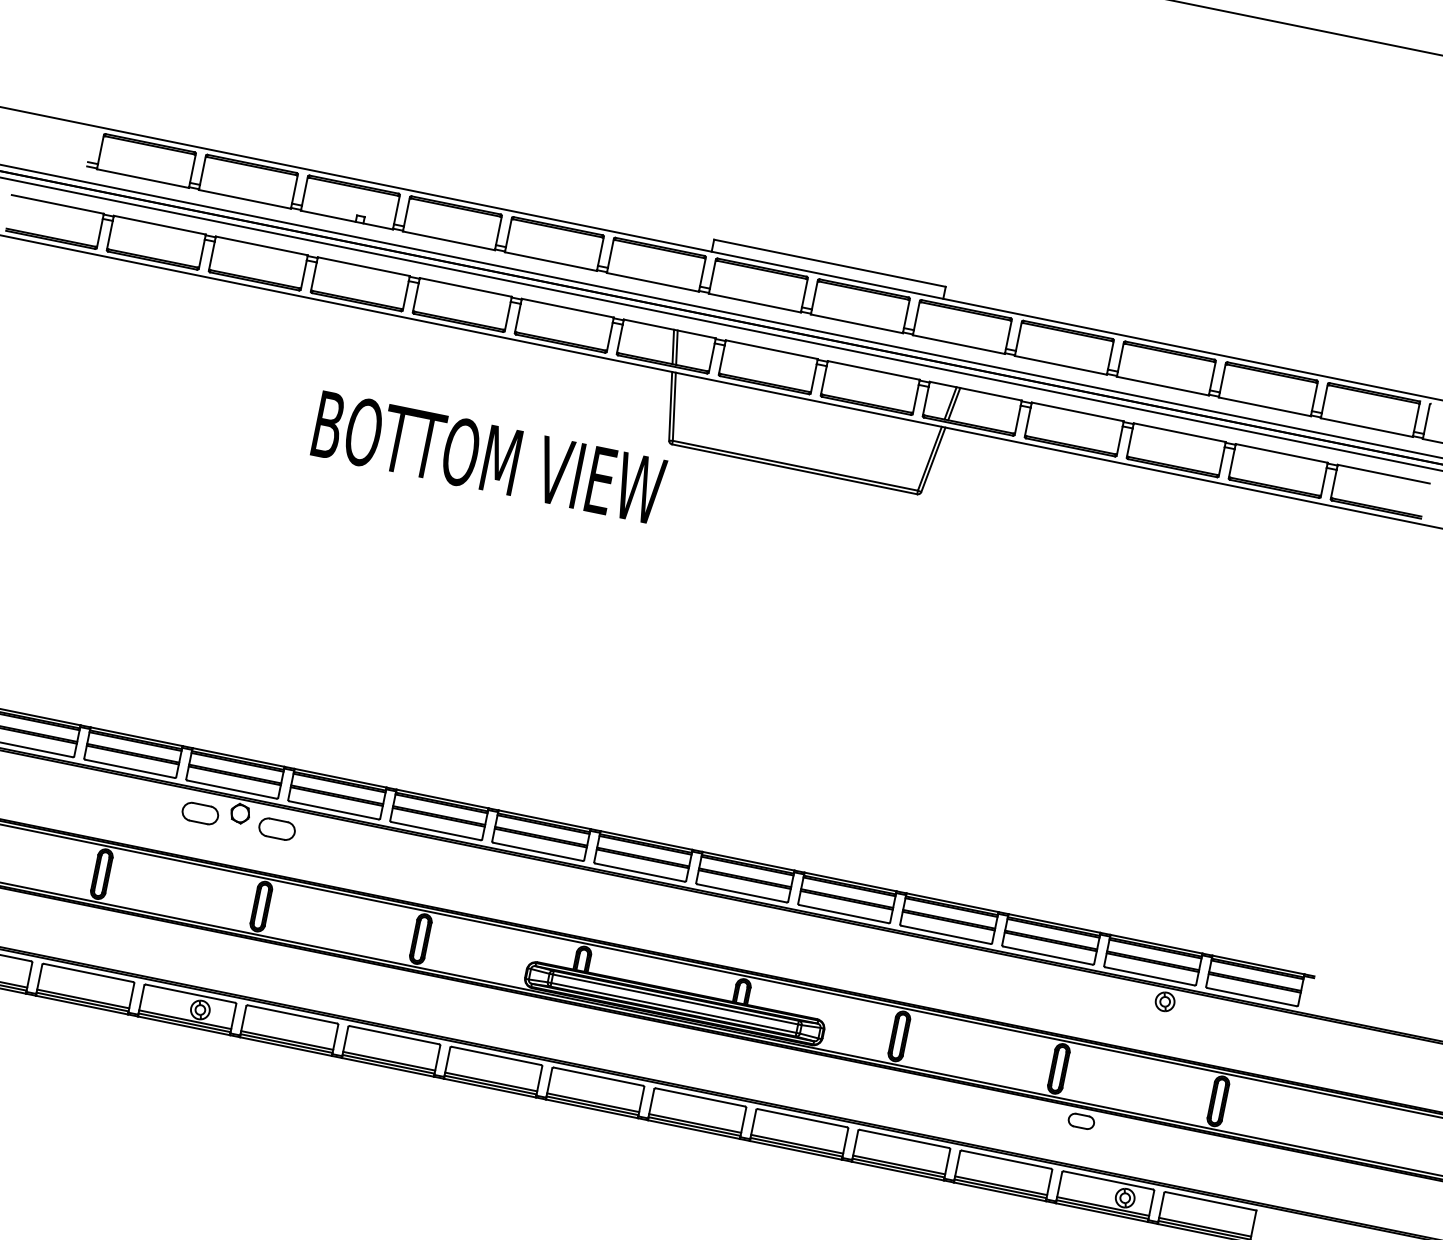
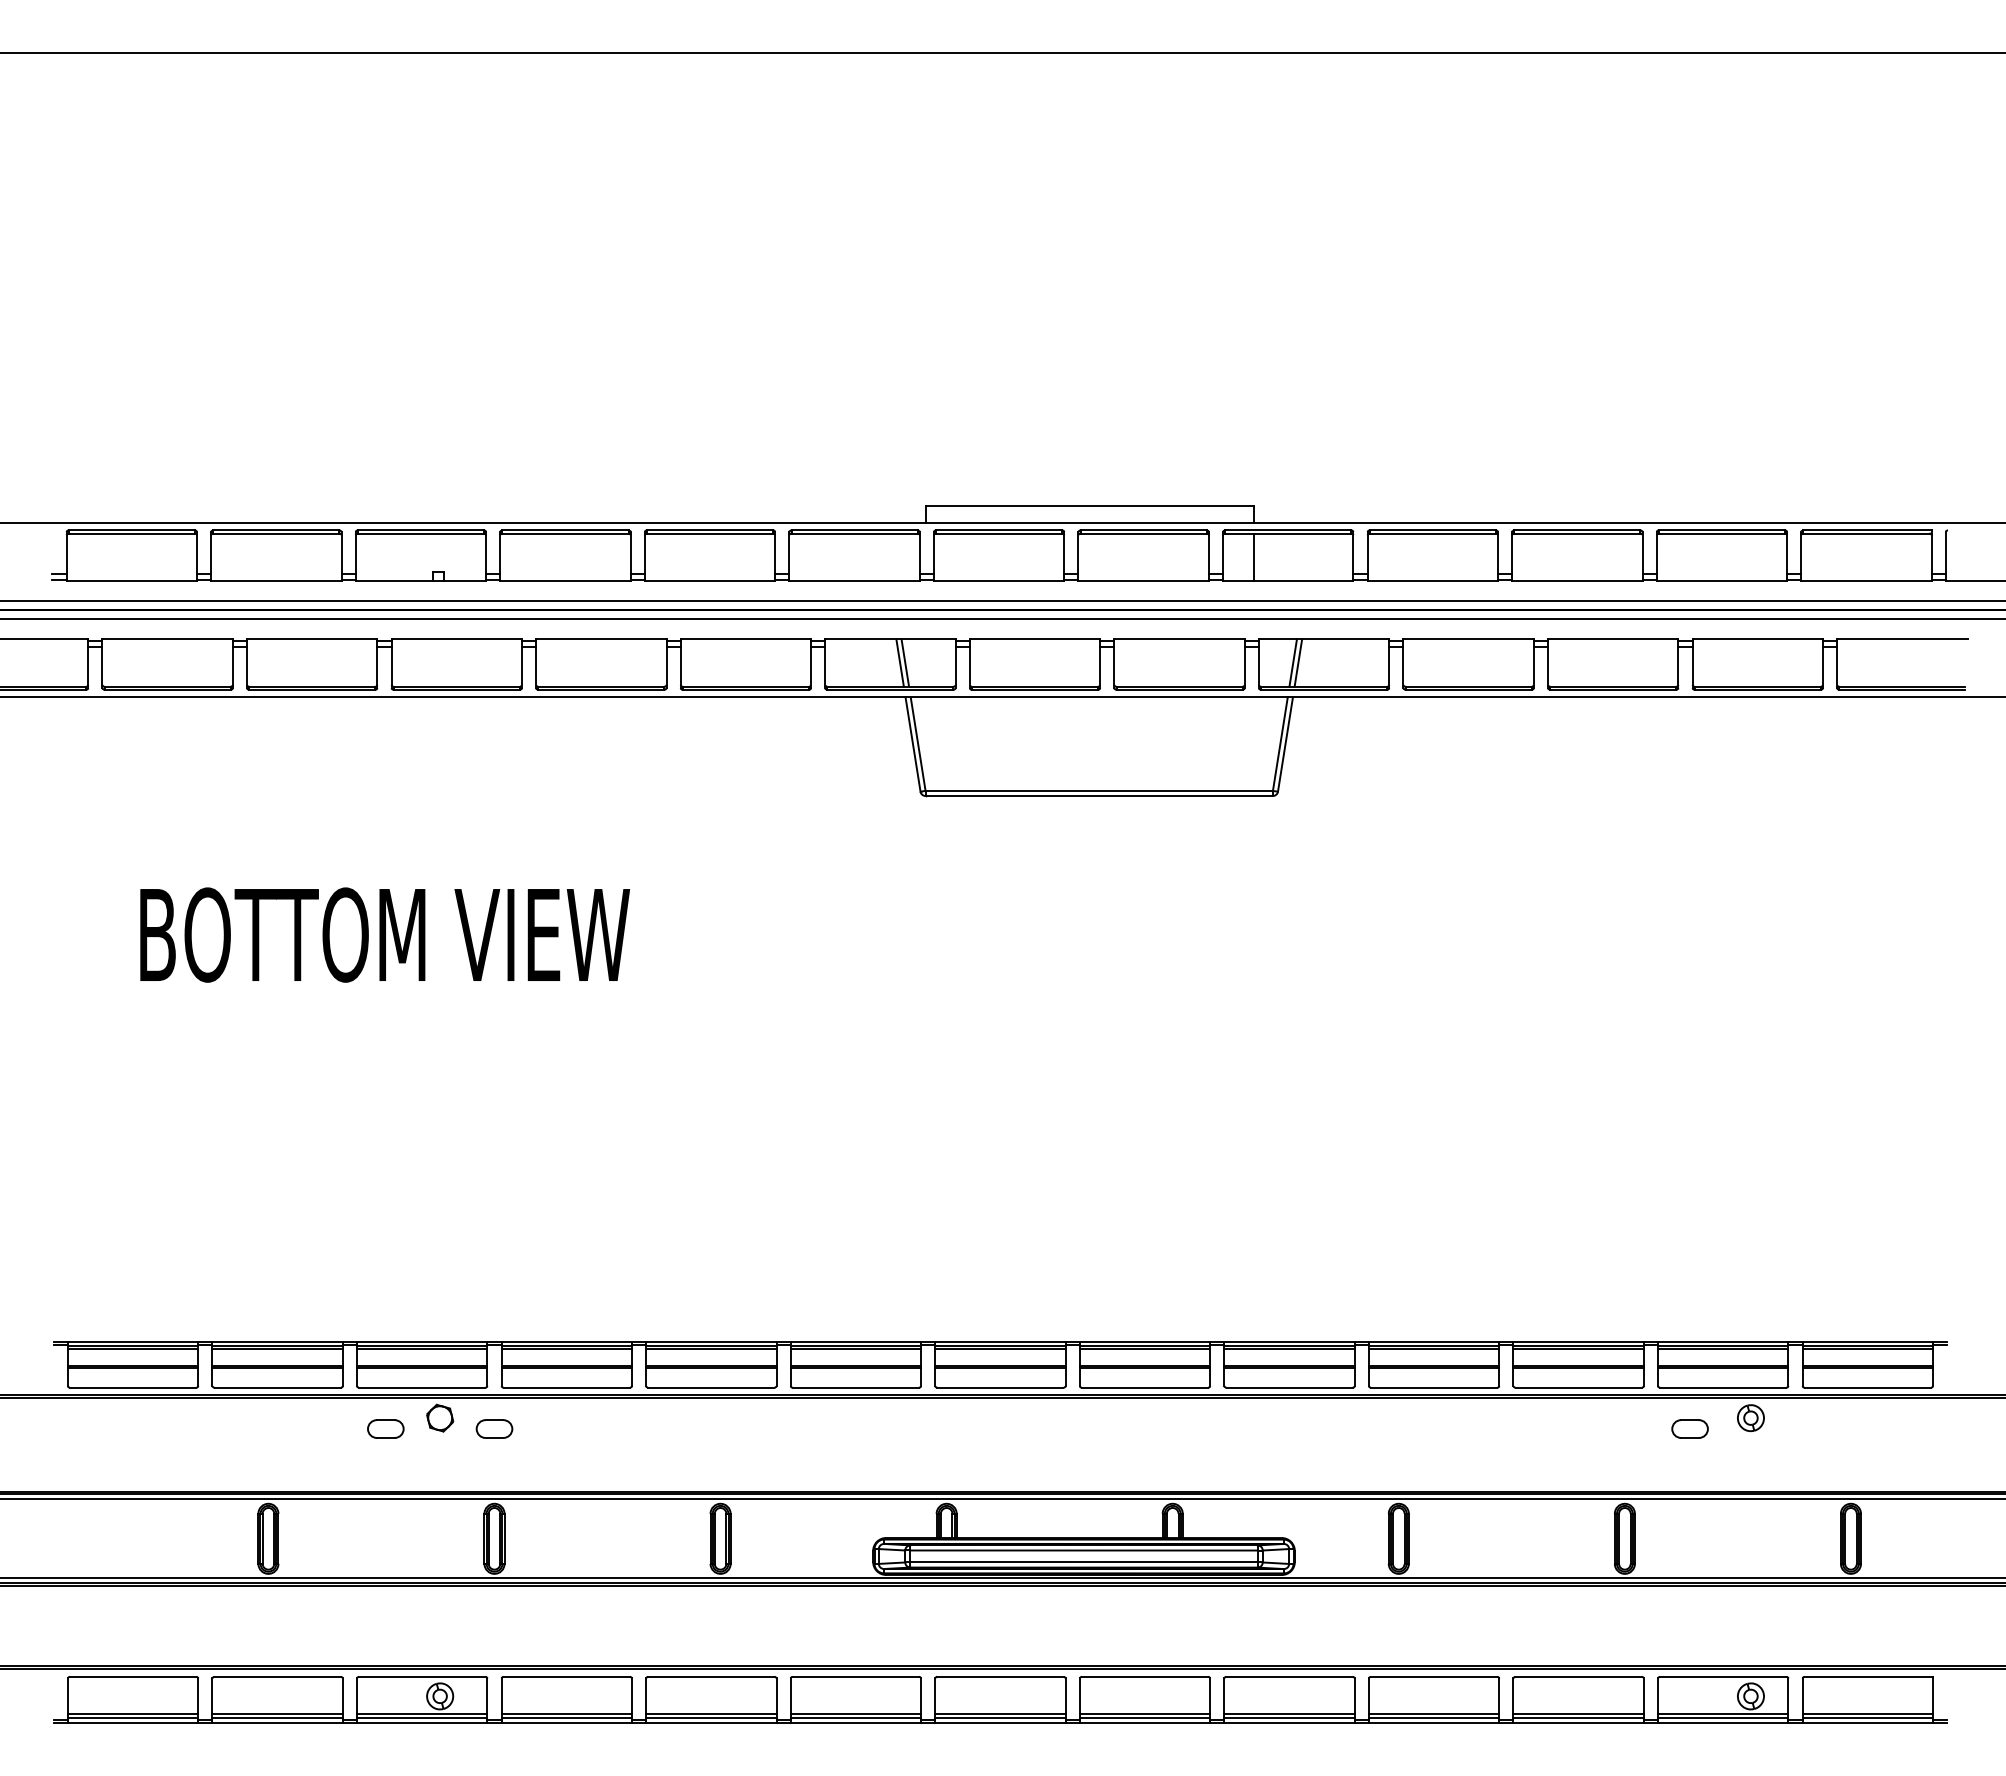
line: (938, 322) -> (1254, 556), added
text: (489, 457) -> (385, 934), moved
part: (200, 813) -> (385, 1428), size x0.71
part: (277, 828) -> (494, 1428), size x0.71
part: (1081, 1120) -> (1689, 1428), moved

